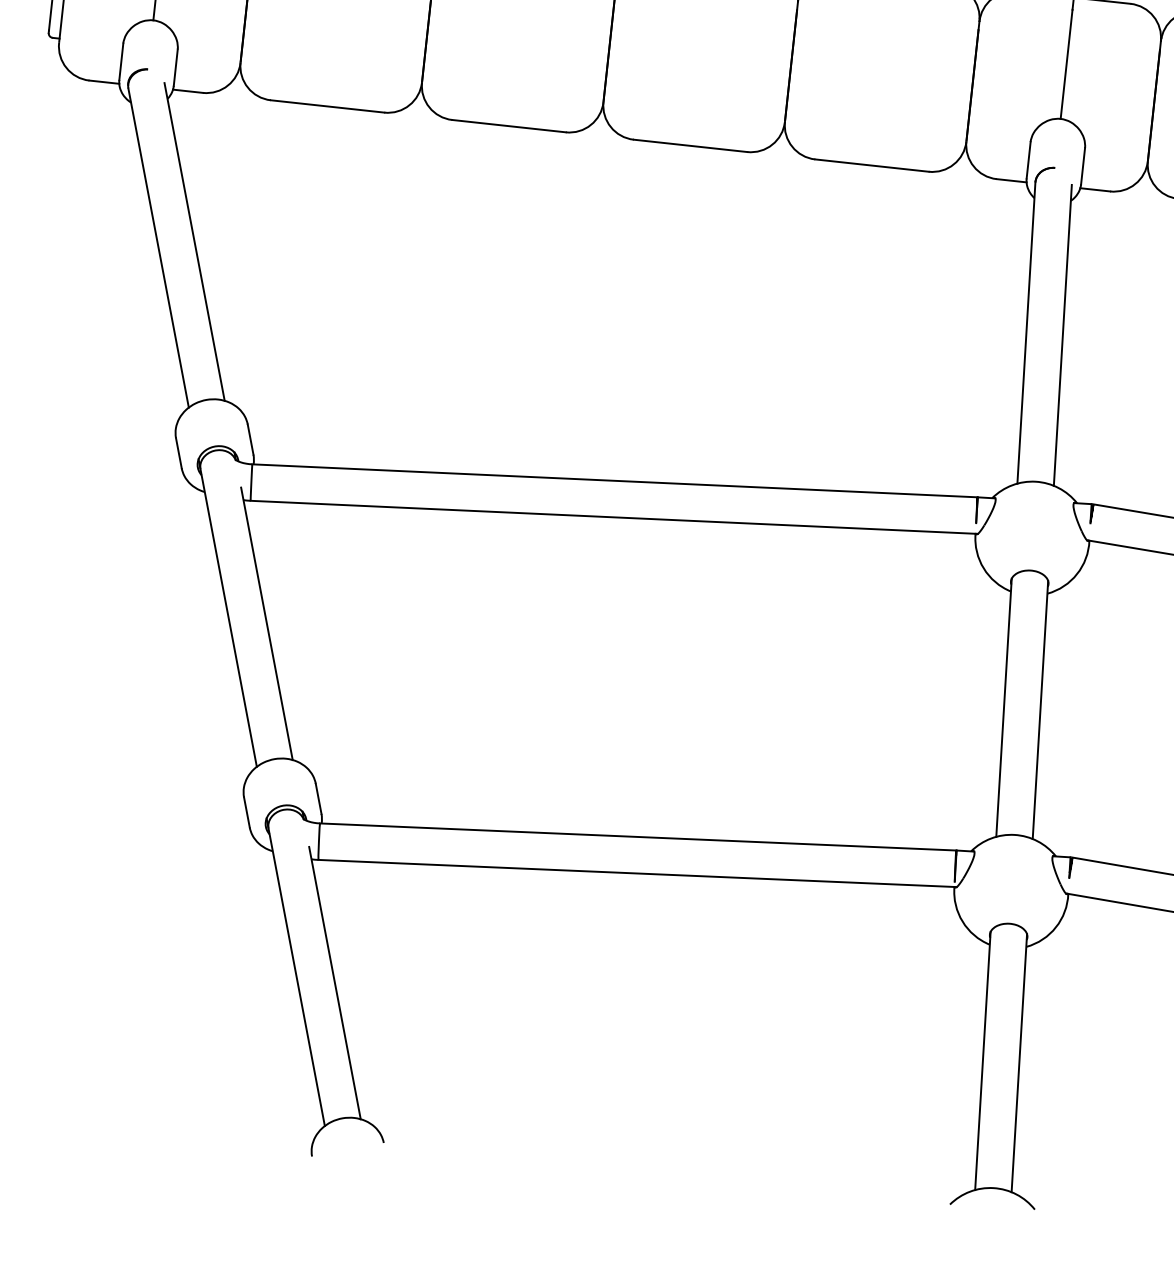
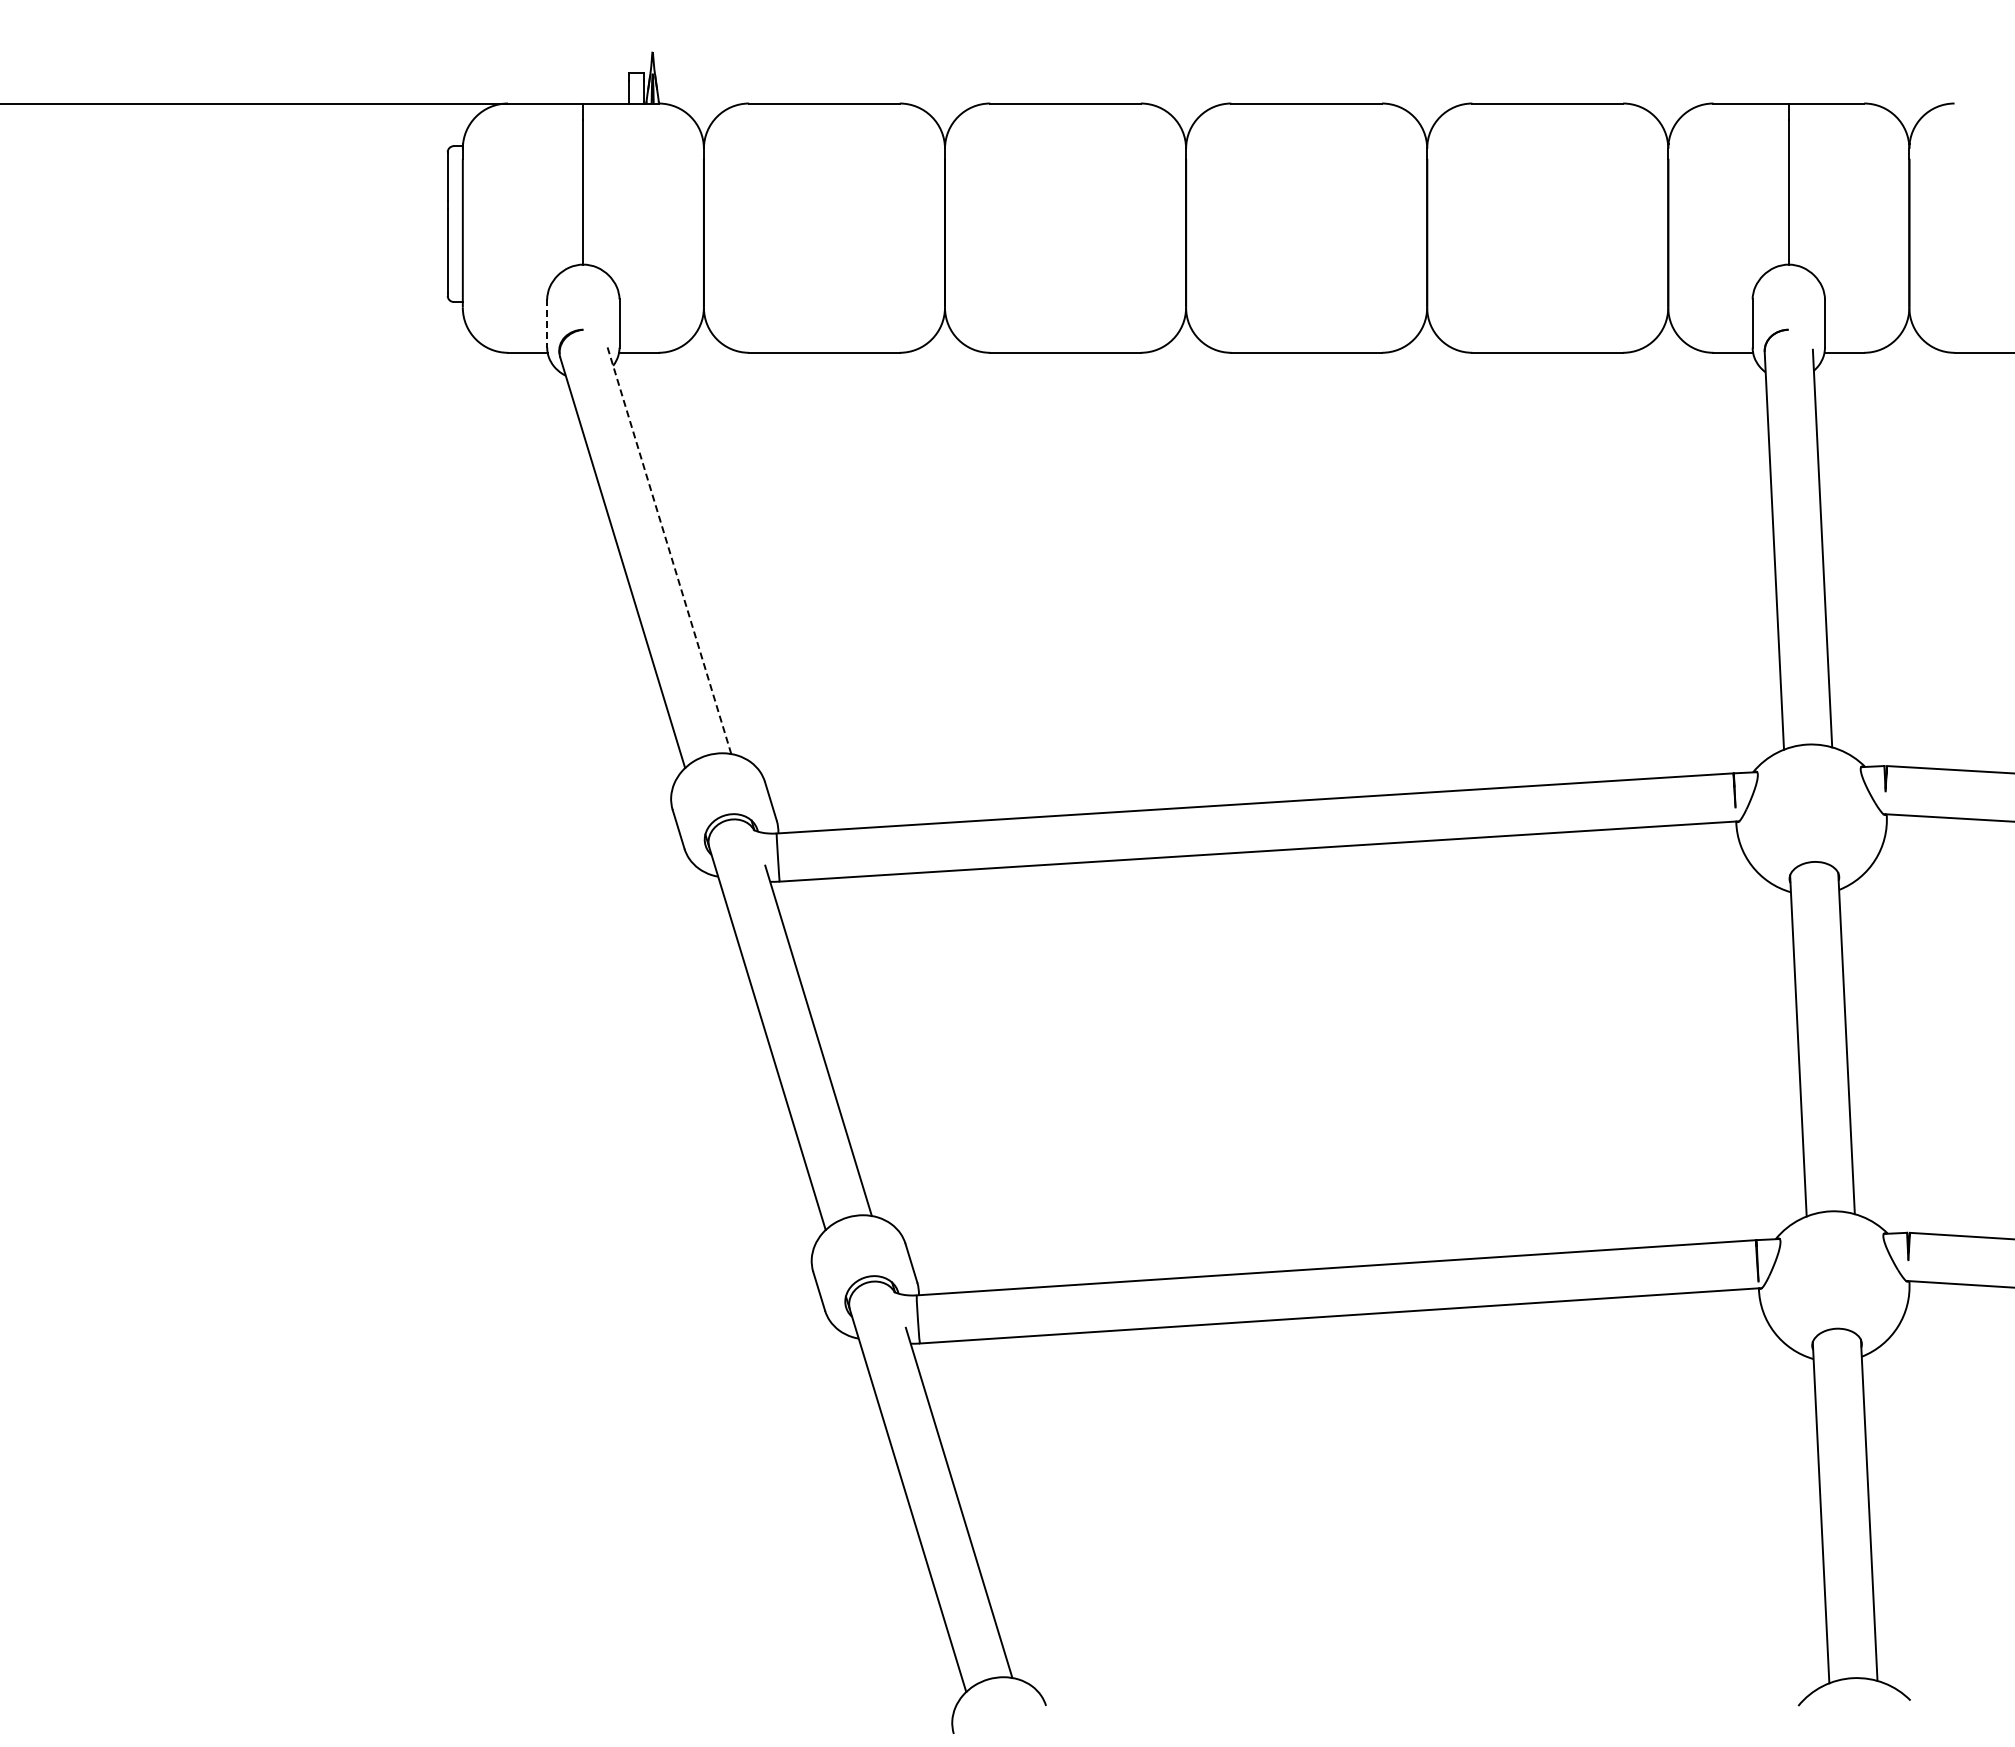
line: (121, 62) -> (547, 324), solid -> dashed
line: (194, 241) -> (669, 549), solid -> dashed

